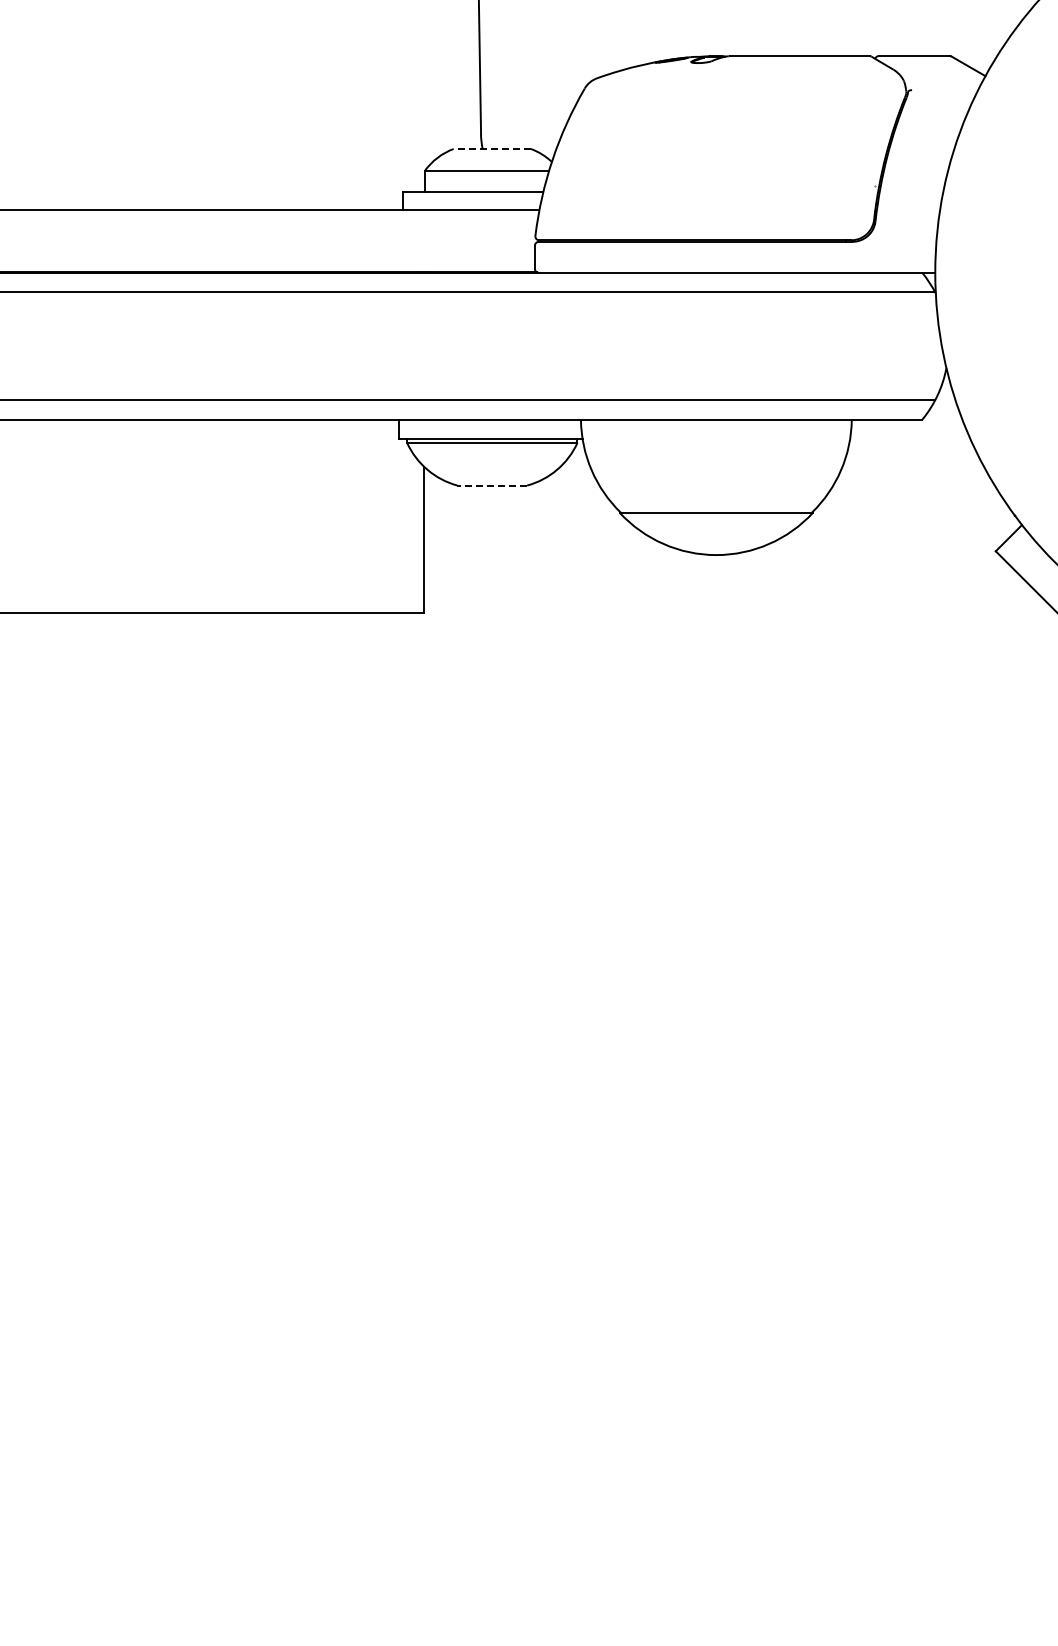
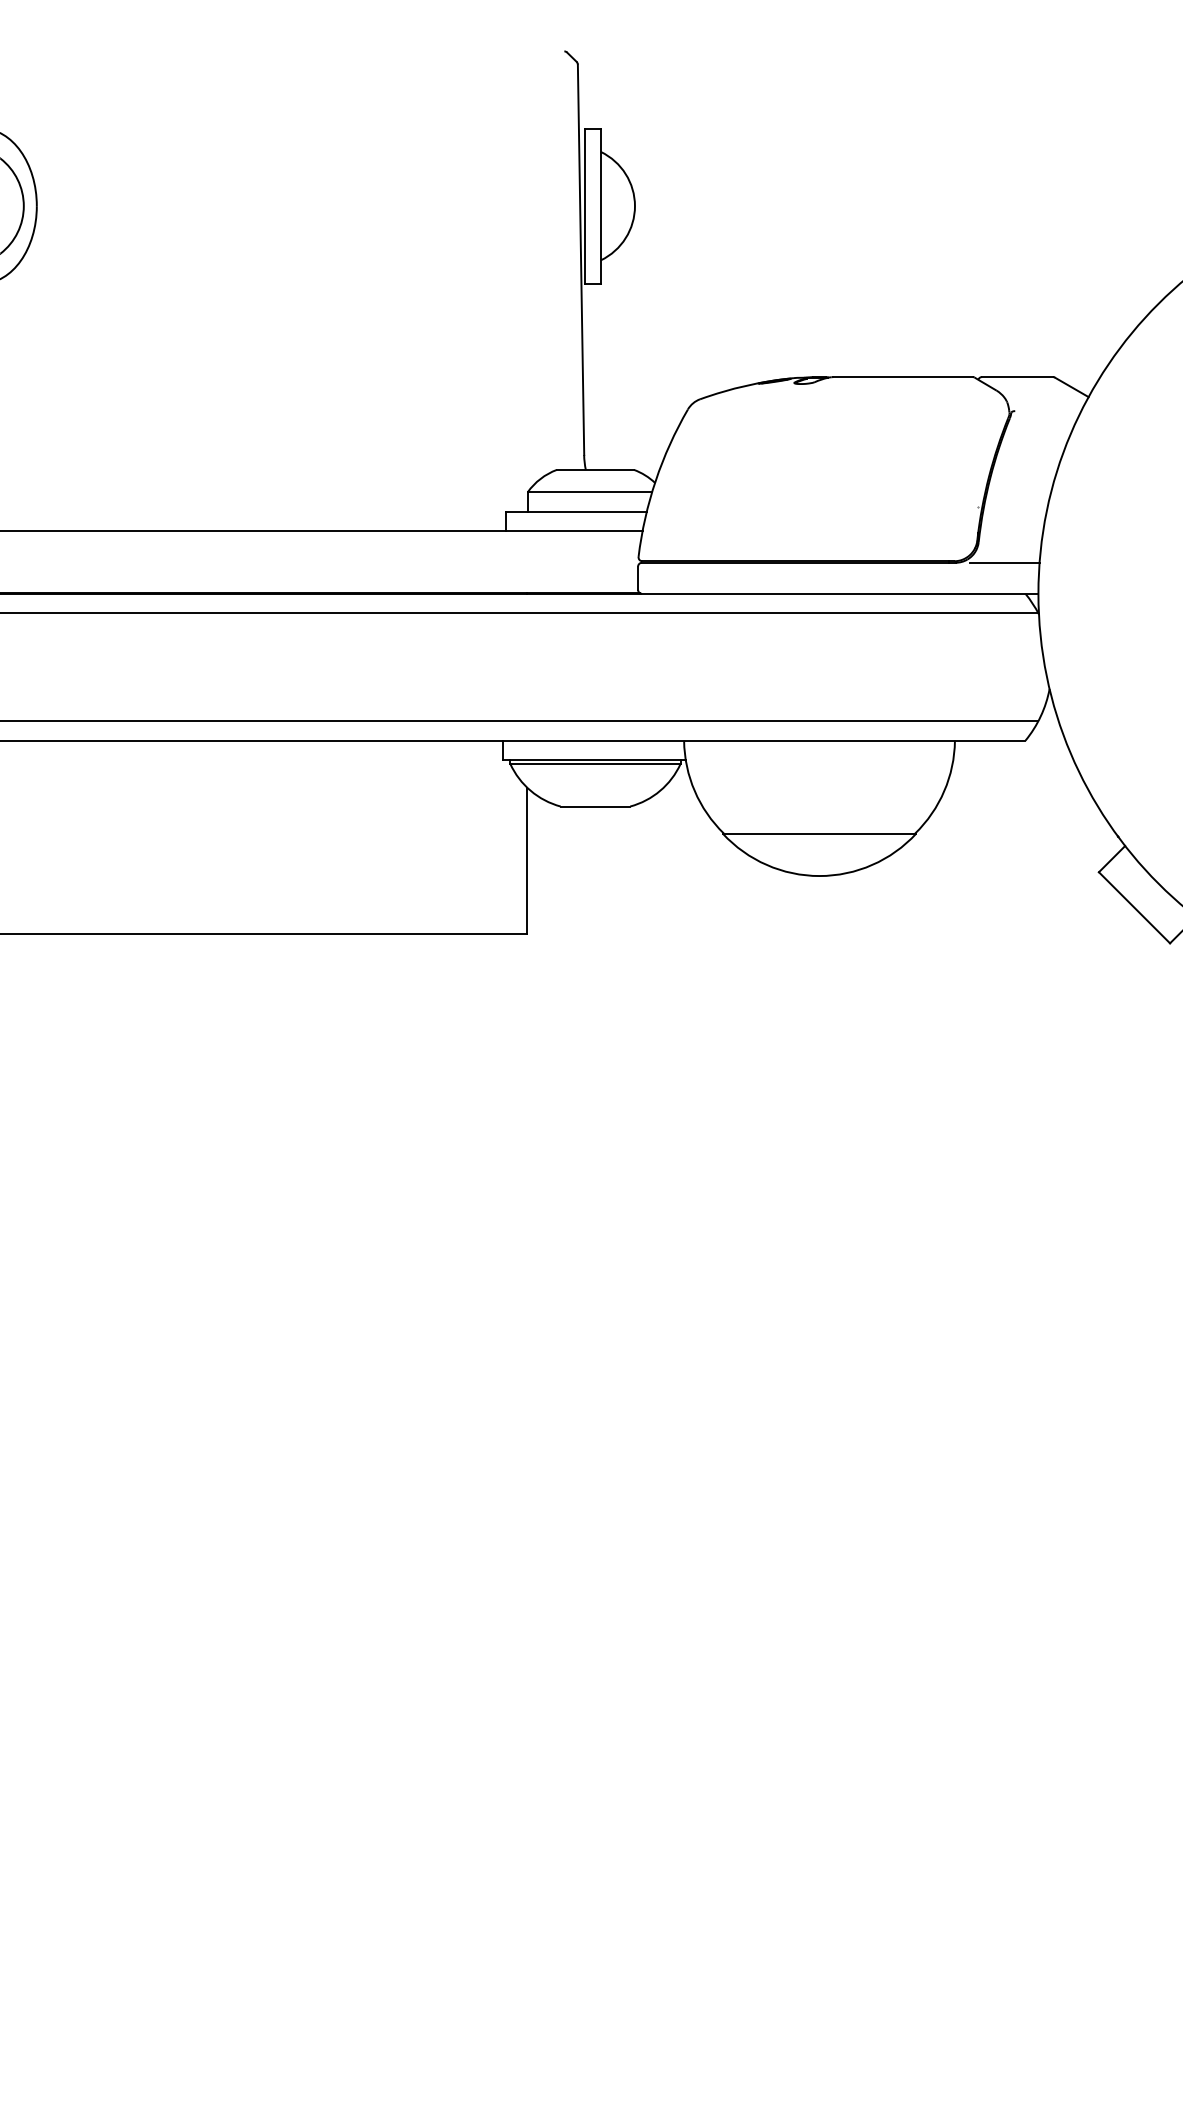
line: (492, 148) -> (595, 469), dashed -> solid
line: (901, 241) -> (1004, 562), added
line: (492, 485) -> (595, 806), dashed -> solid

